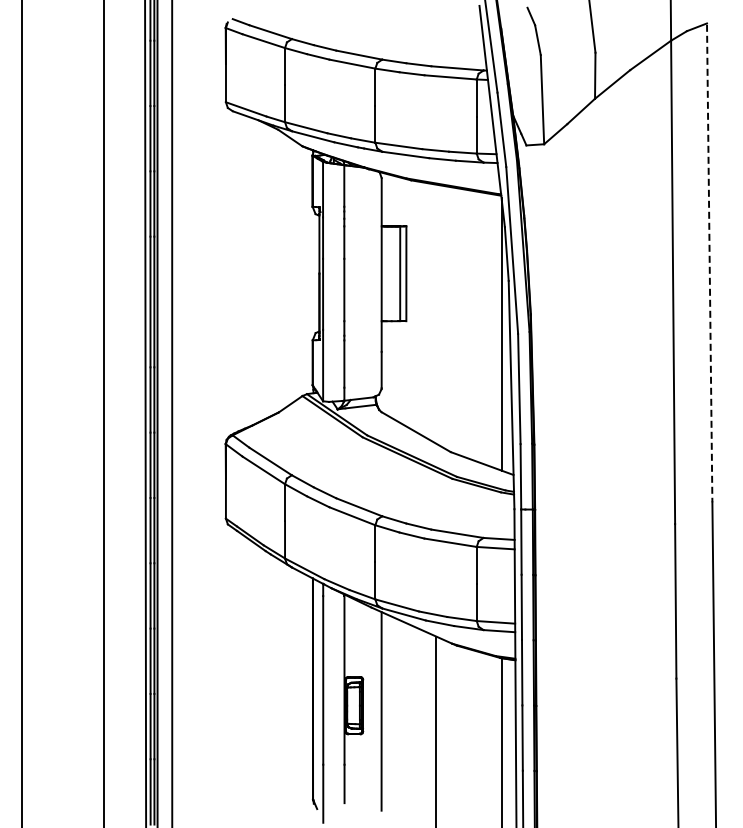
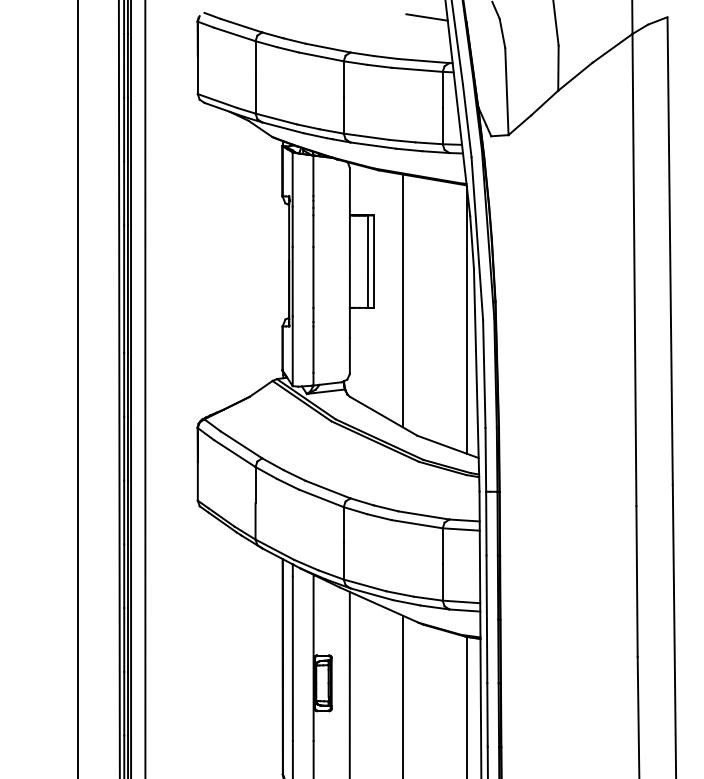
line: (460, 23) -> (426, 17), added
line: (709, 263) -> (669, 251), dashed -> solid
line: (436, 313) -> (403, 300), added

